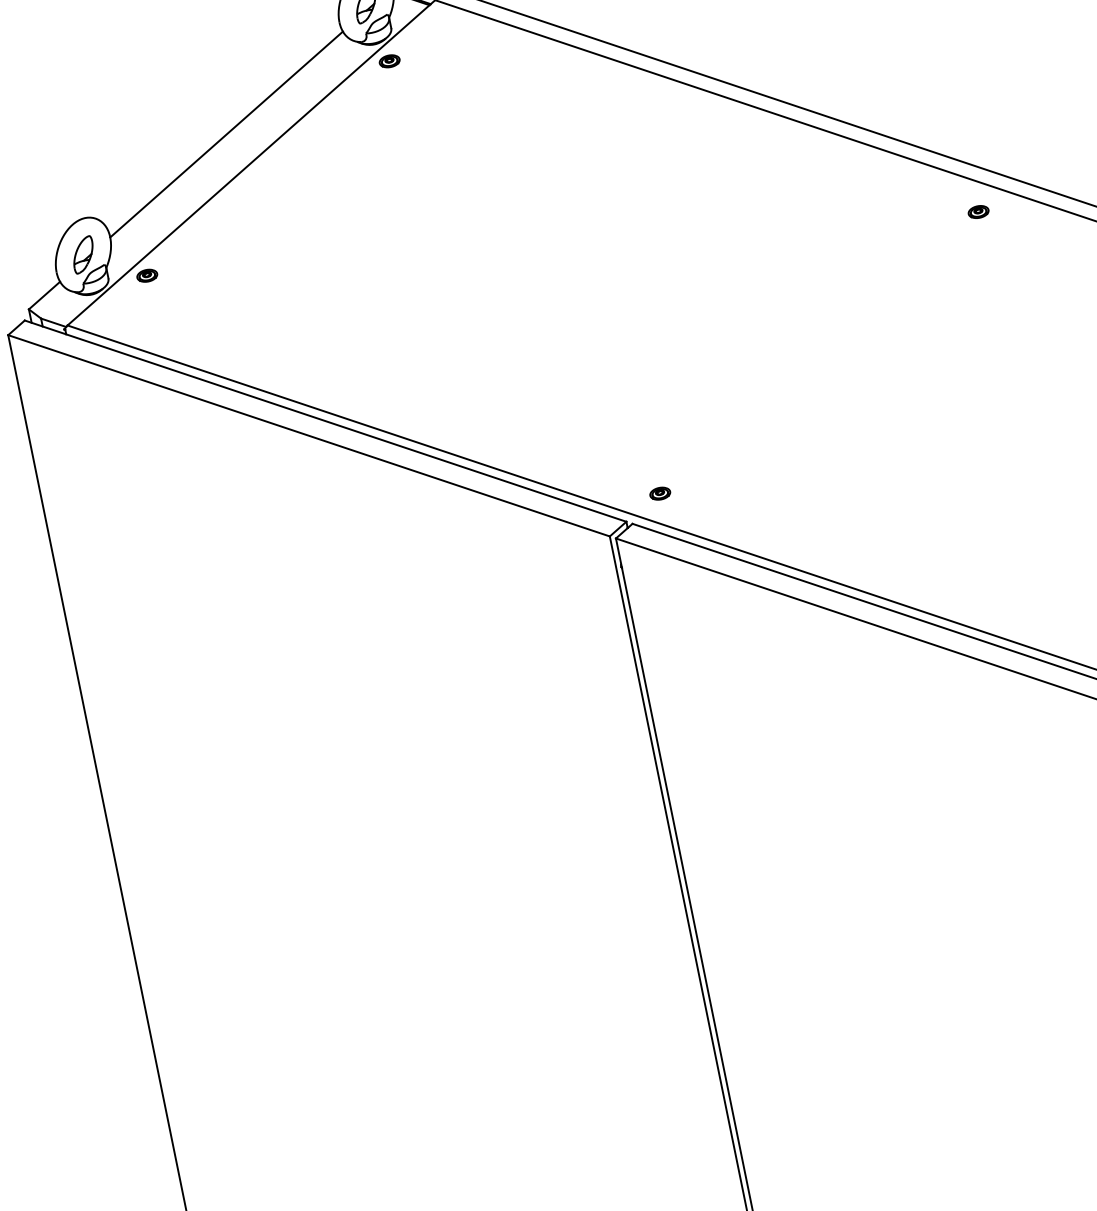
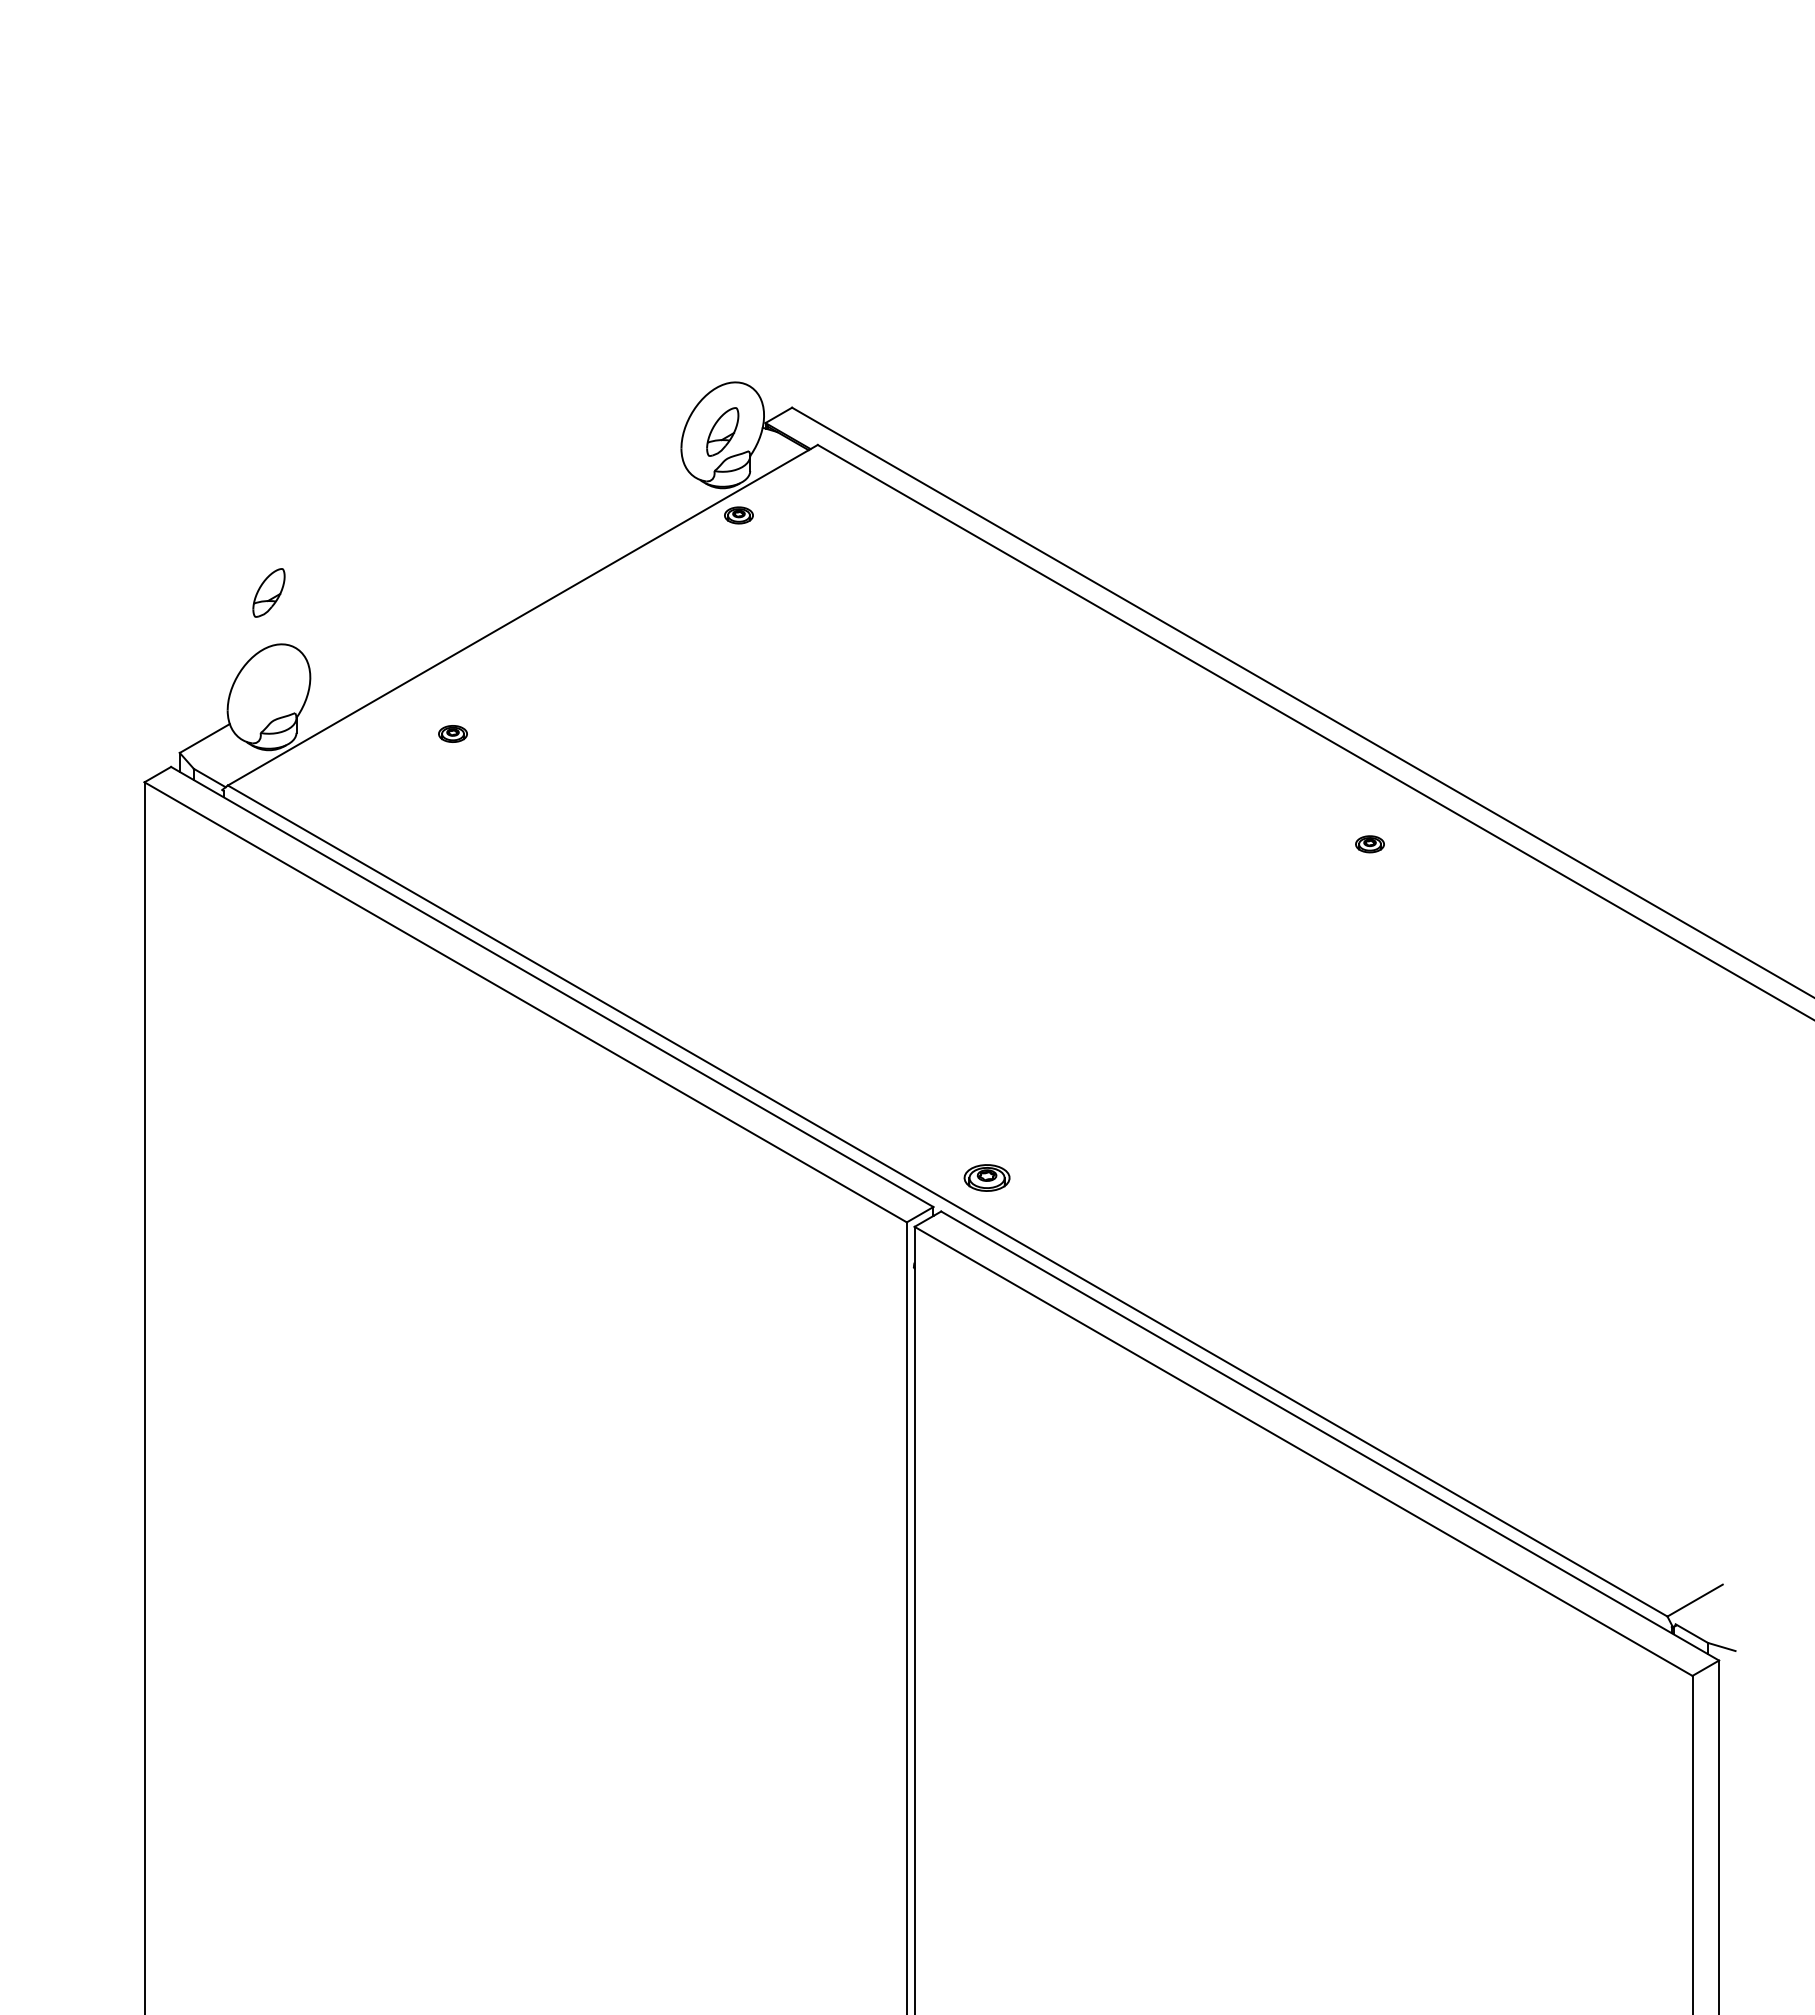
line: (226, 134) -> (496, 569), removed
part: (978, 212) -> (1369, 844), moved
part: (83, 254) -> (268, 592), moved
part: (146, 275) -> (452, 733), moved
part: (660, 493) -> (987, 1178), size x1.6

